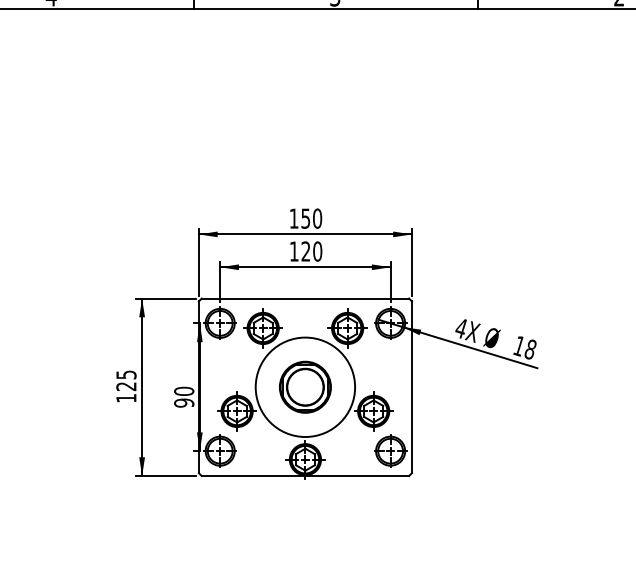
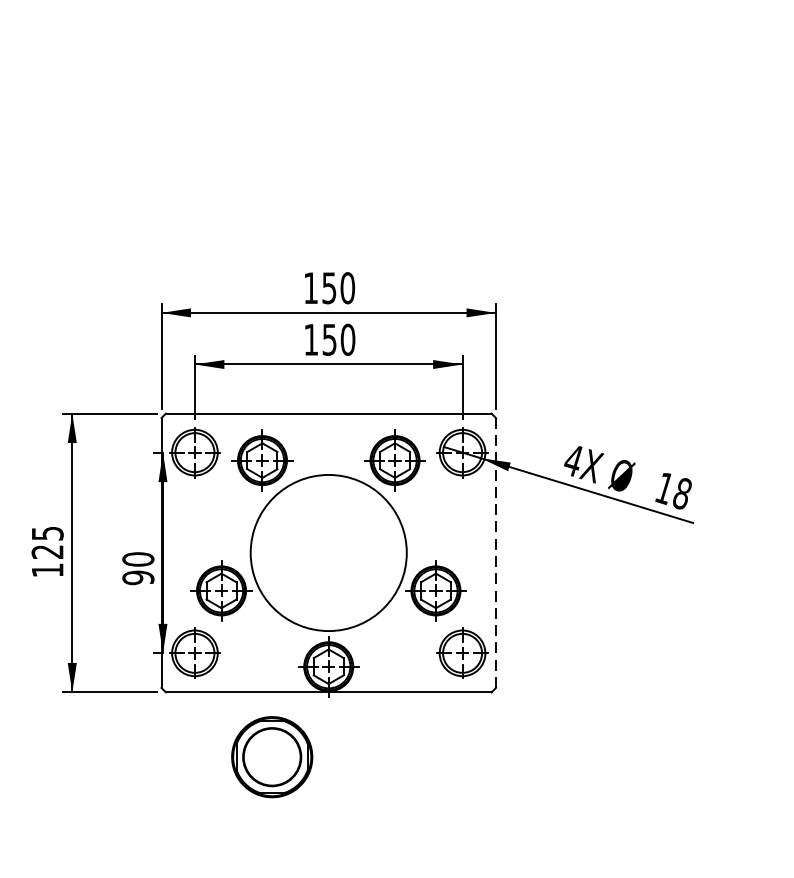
text: (305, 251) -> (328, 339), 120 -> 150
part: (305, 386) -> (272, 755), moved
line: (411, 387) -> (495, 553), solid -> dashed

